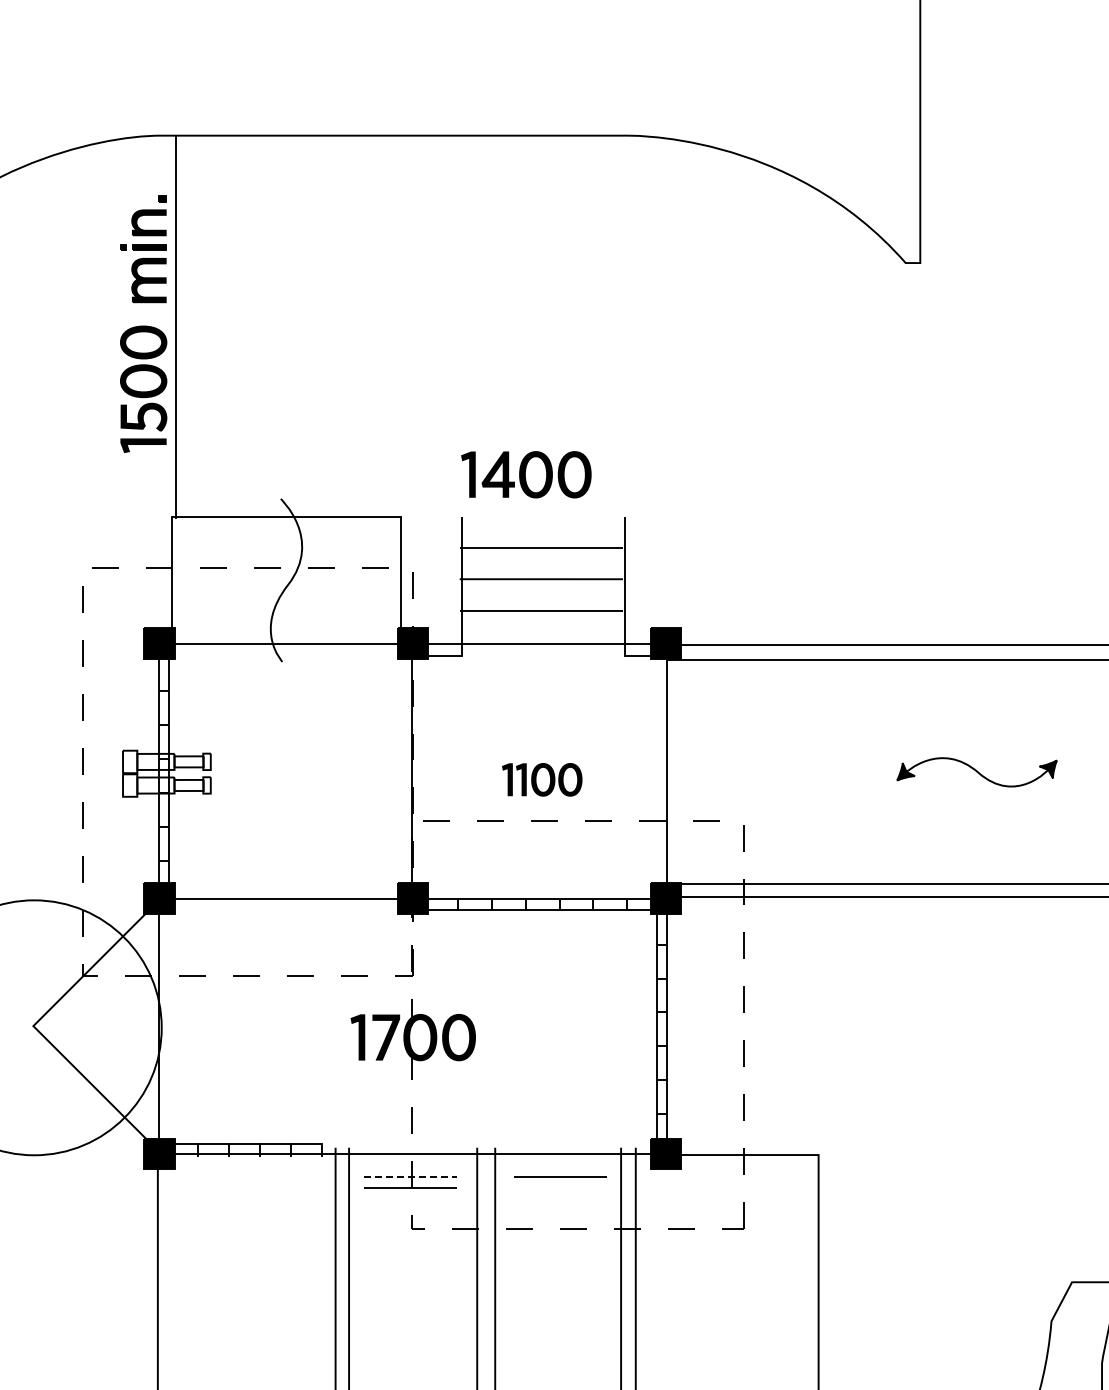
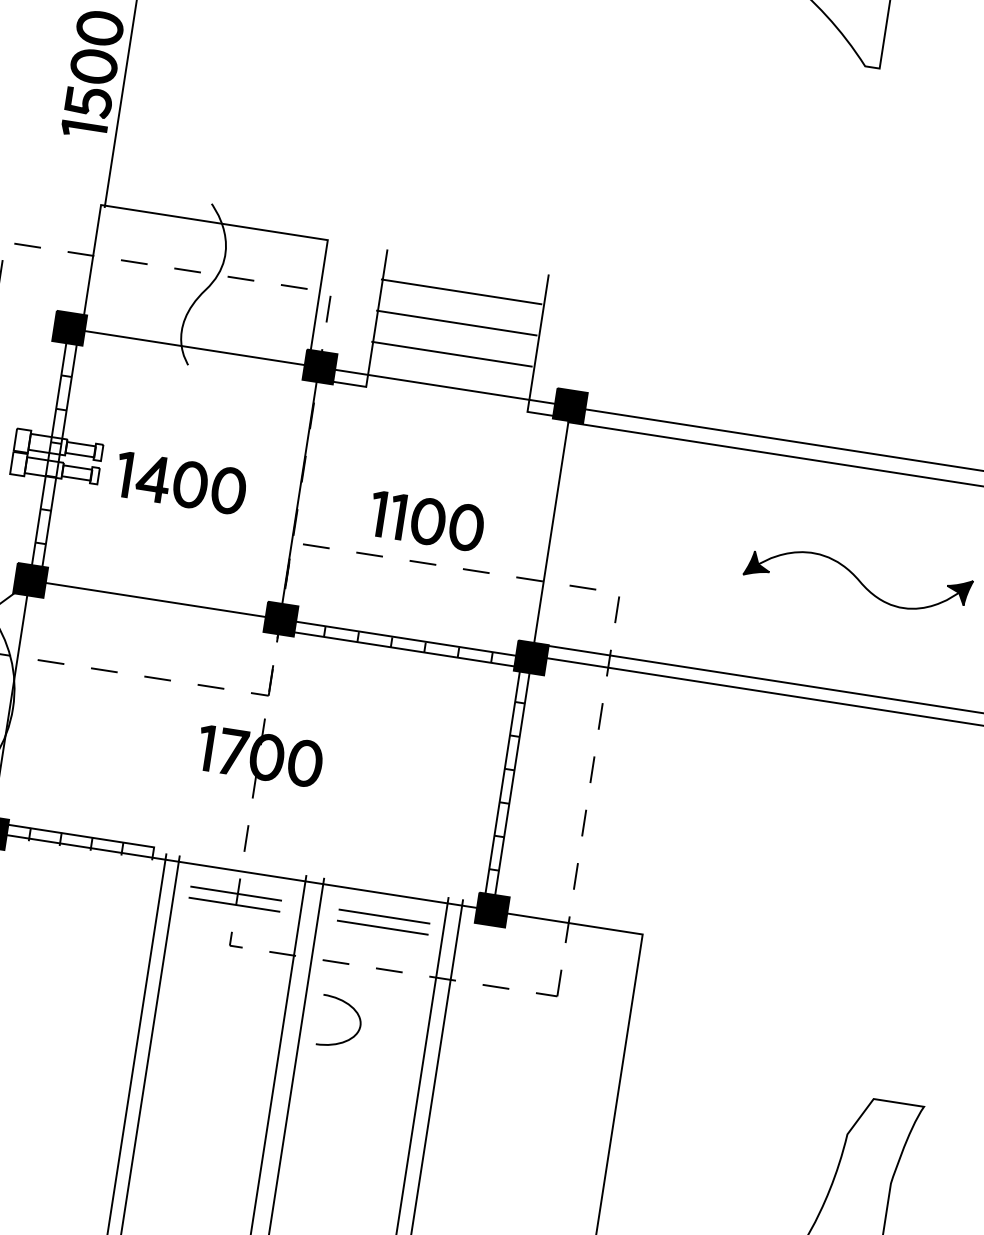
part: (526, 474) -> (181, 483), moved
part: (976, 772) -> (857, 580), size x1.43
part: (542, 779) -> (427, 521), size x1.43
line: (411, 1176) -> (237, 893), dashed -> solid
line: (560, 1187) -> (382, 927), added
curve: (545, 1301) -> (350, 1037), added

